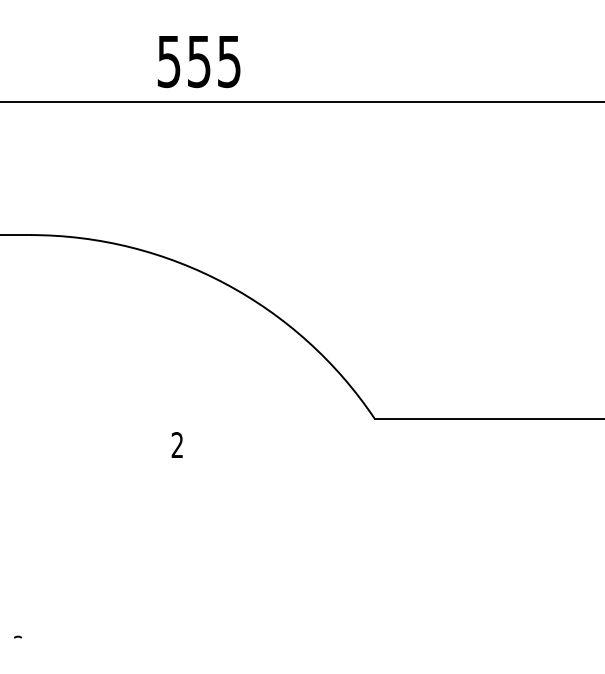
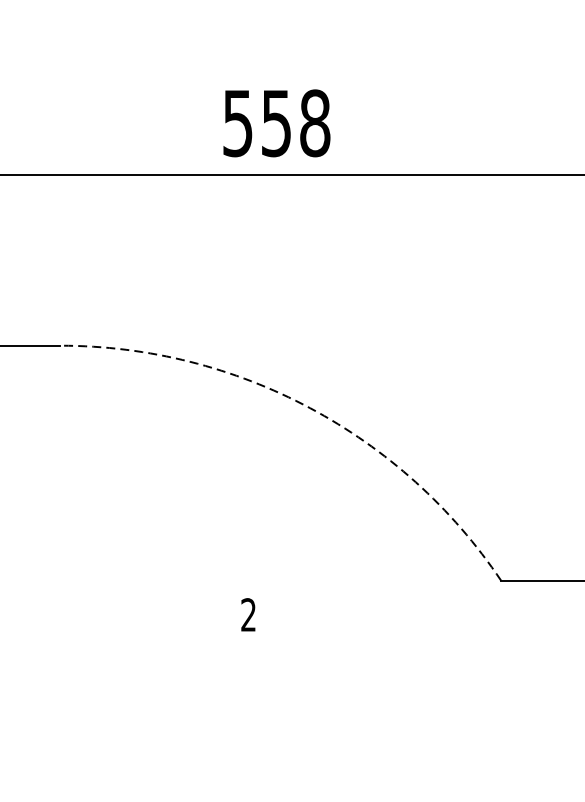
text: (229, 61) -> (315, 123), 555 -> 558
arc: (225, 283) -> (310, 407), solid -> dashed

